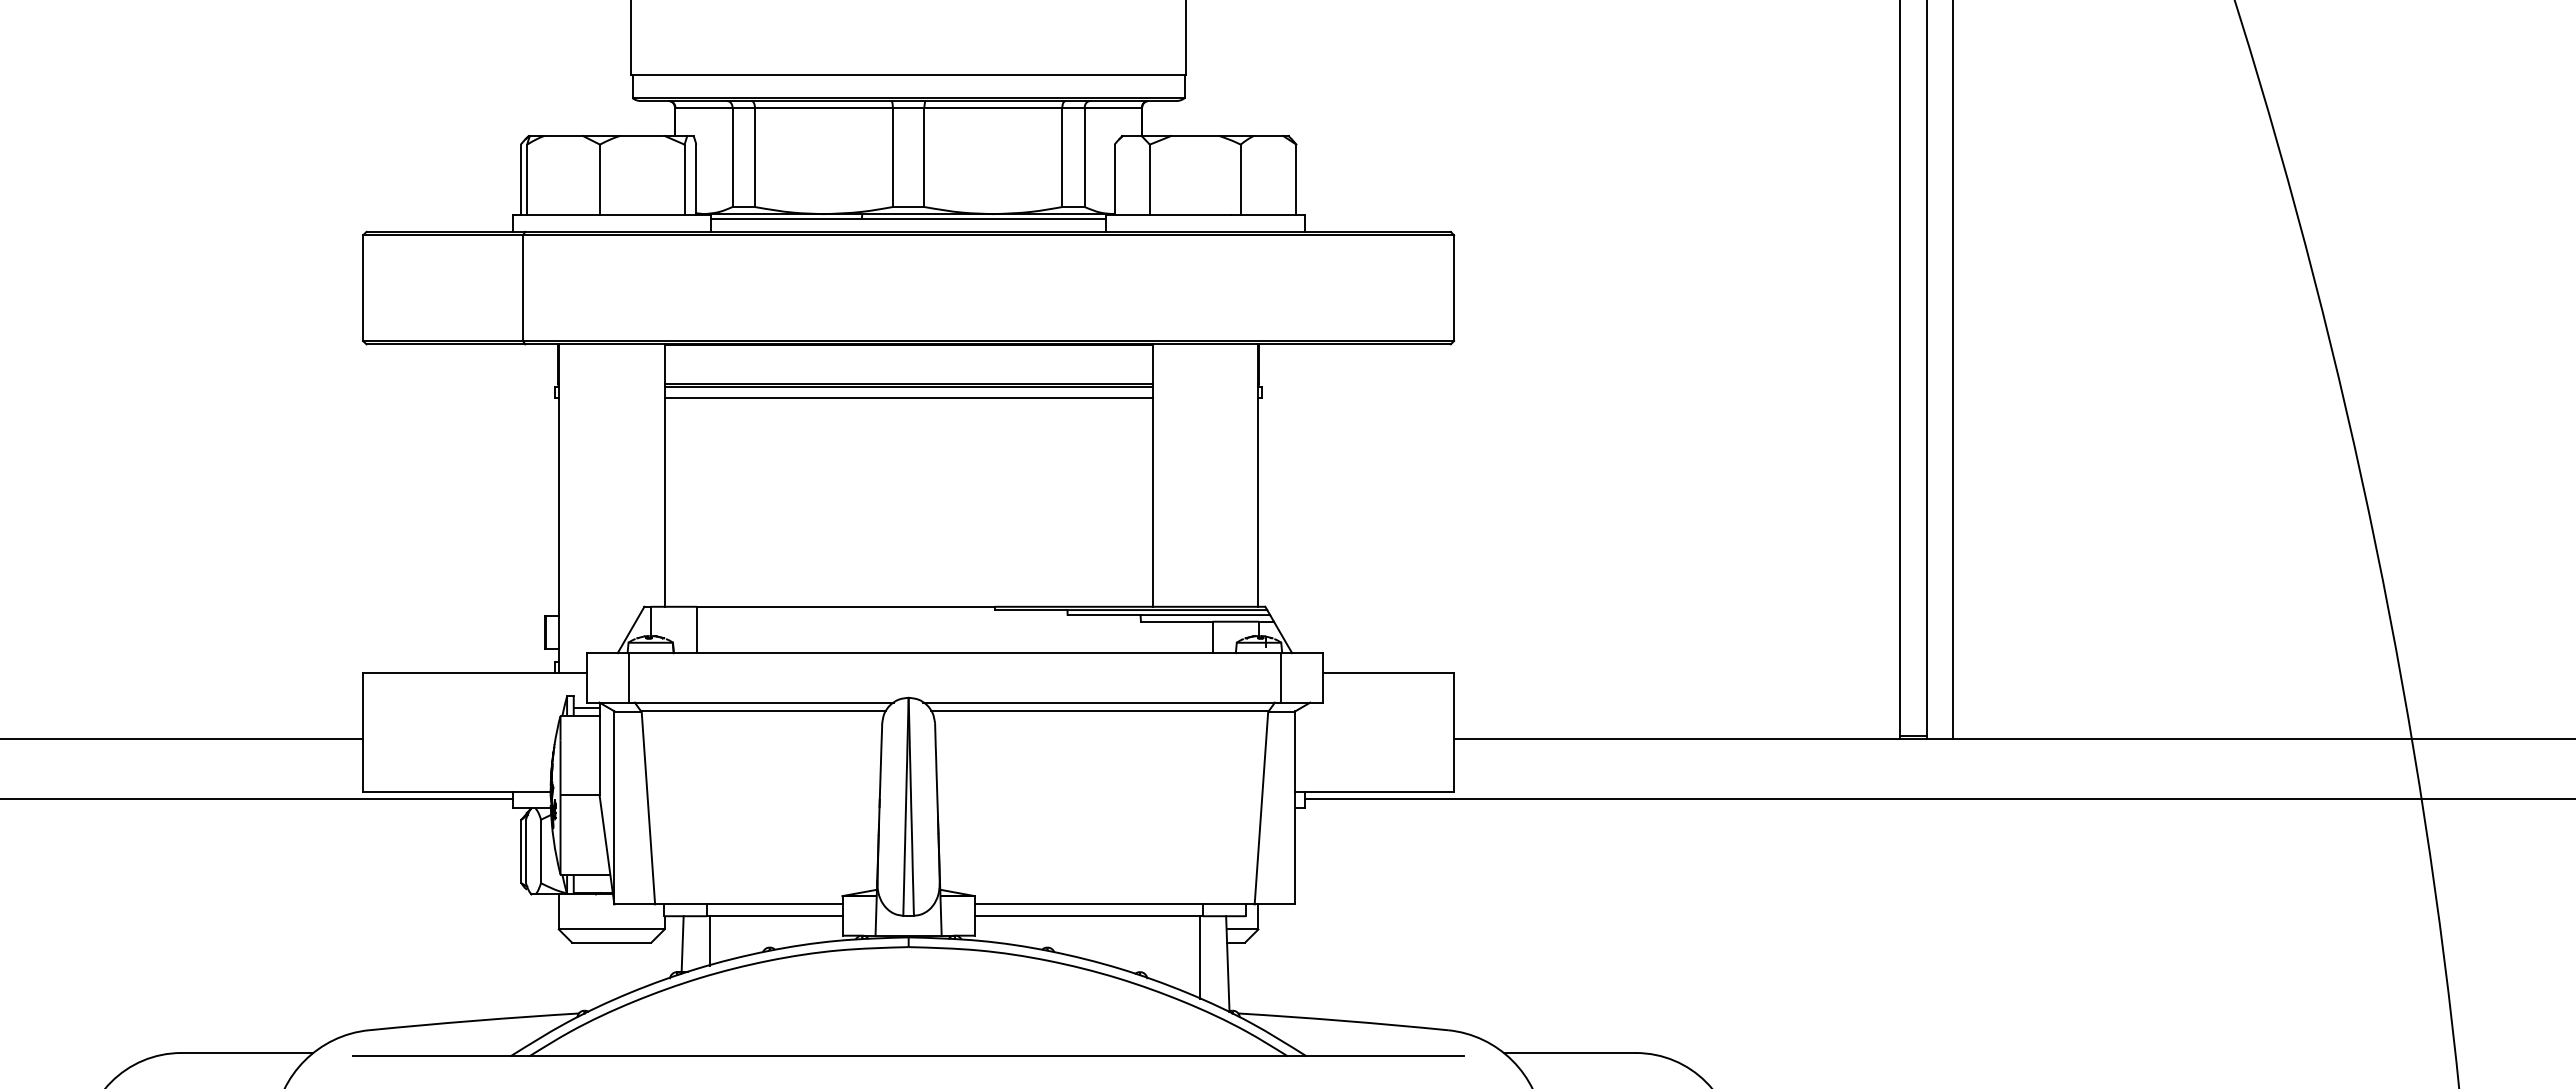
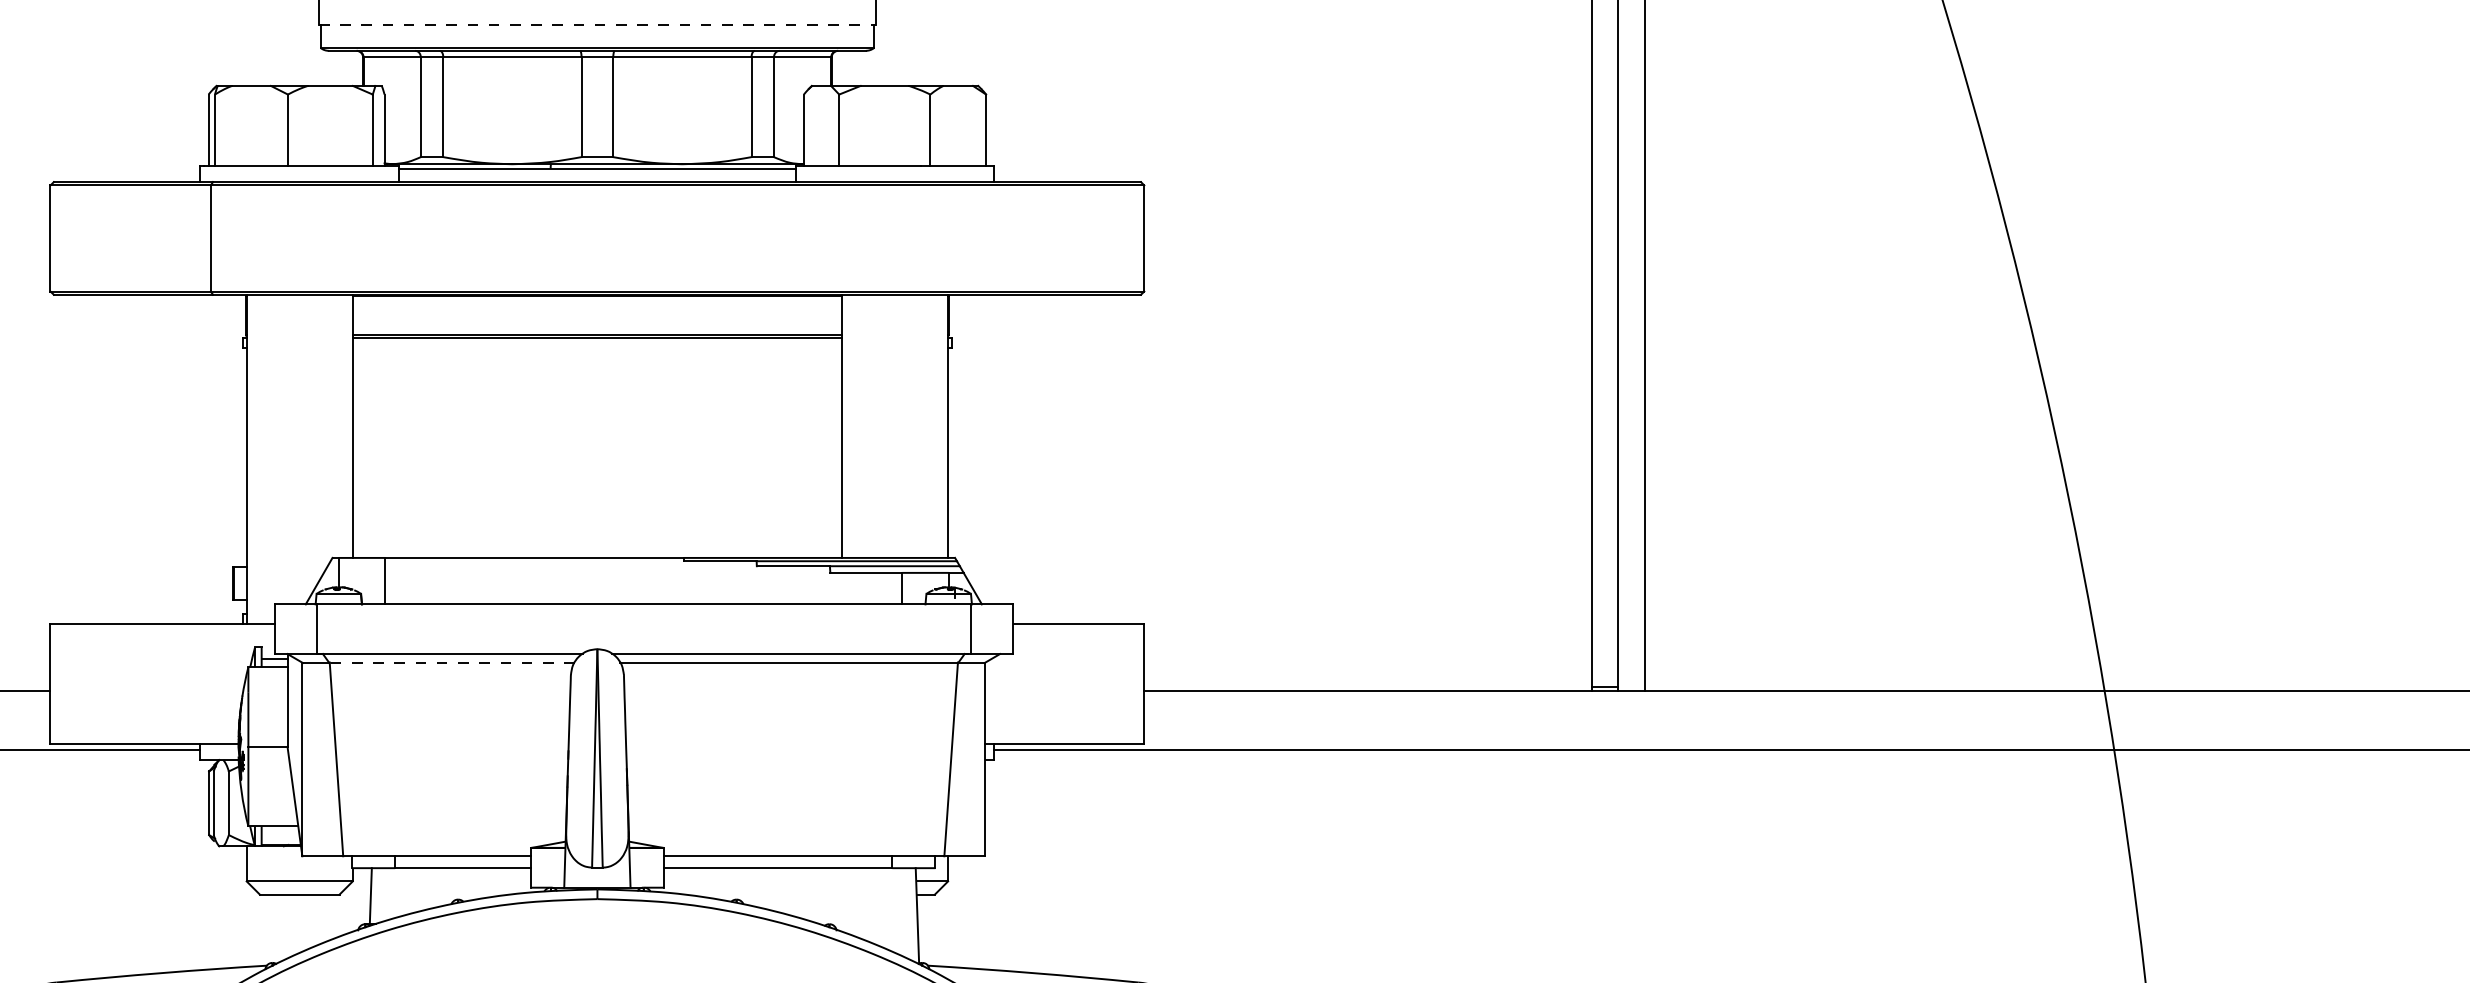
line: (908, 75) -> (597, 25), solid -> dashed
line: (908, 397) -> (597, 348), removed
line: (763, 711) -> (451, 662), solid -> dashed
line: (710, 940) -> (398, 892), removed
line: (1199, 957) -> (889, 909), removed

